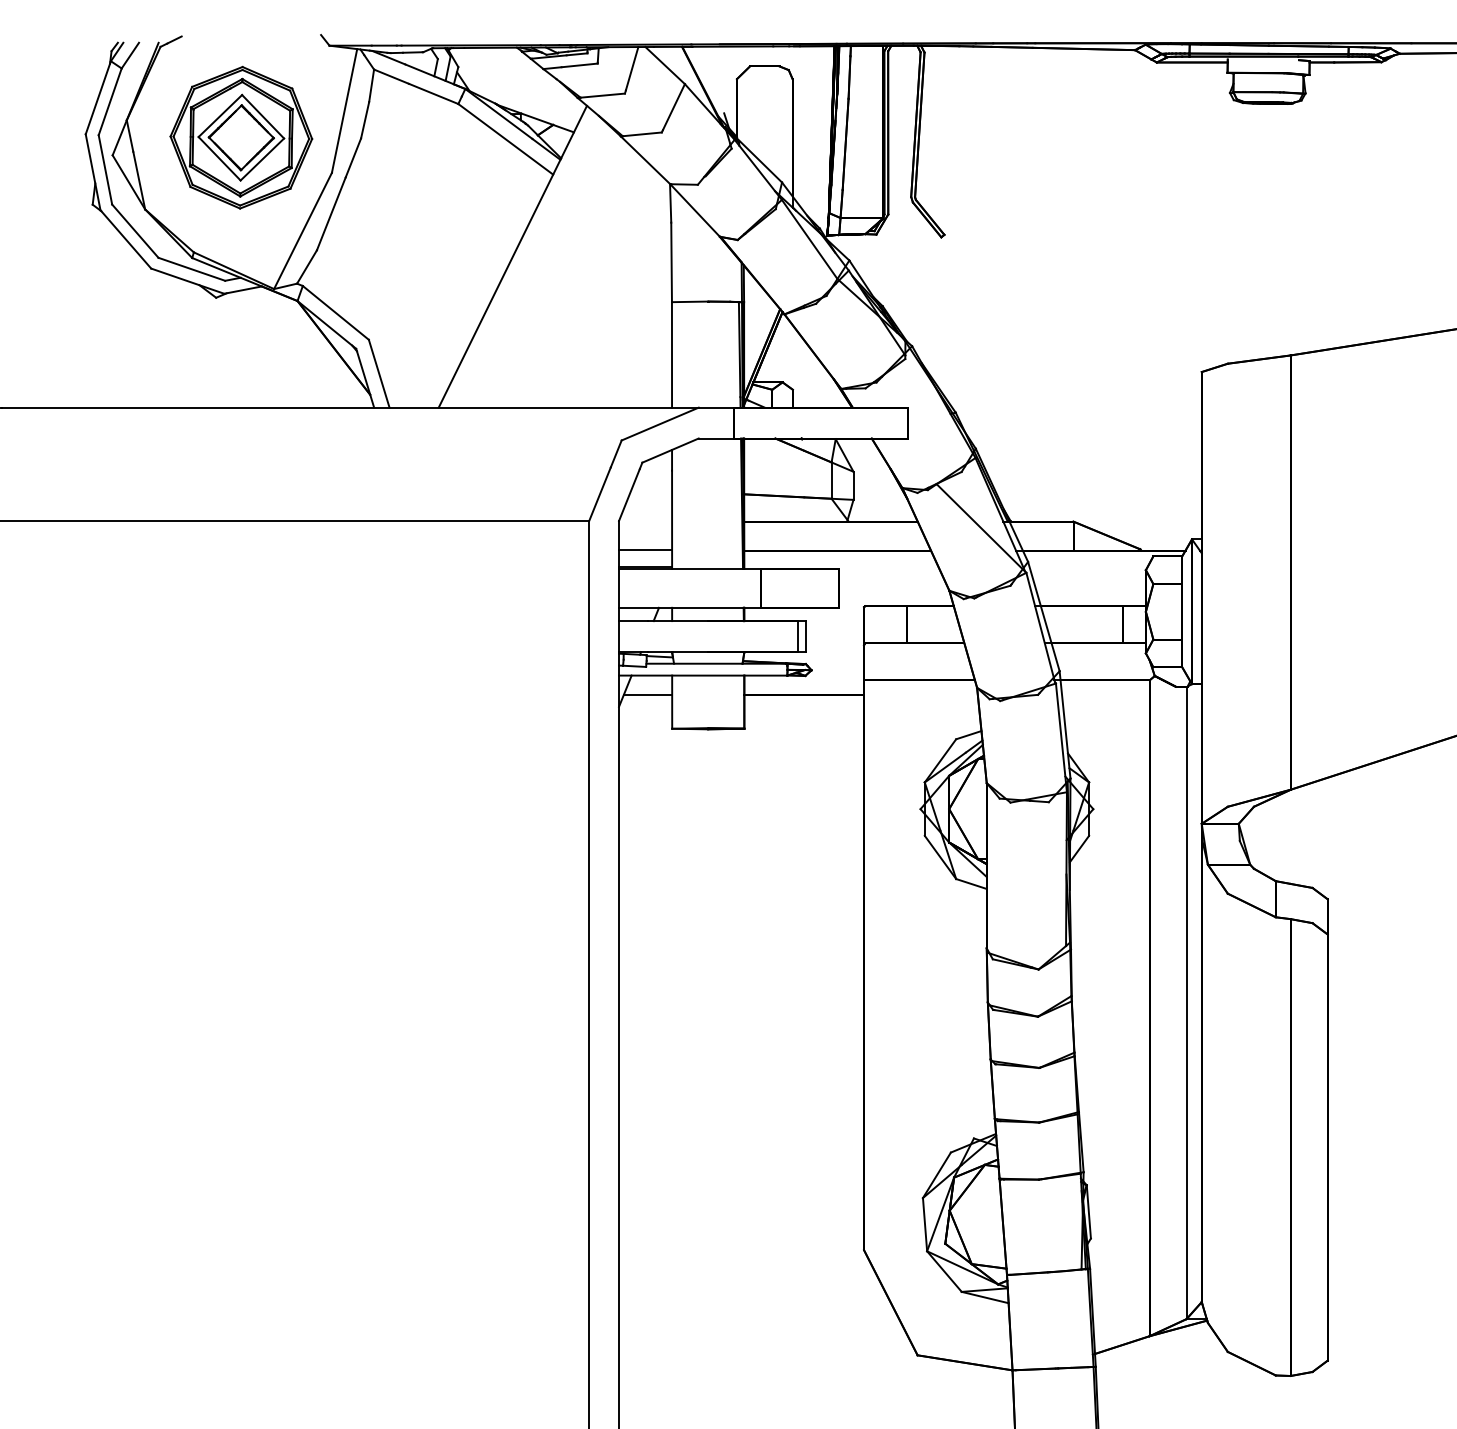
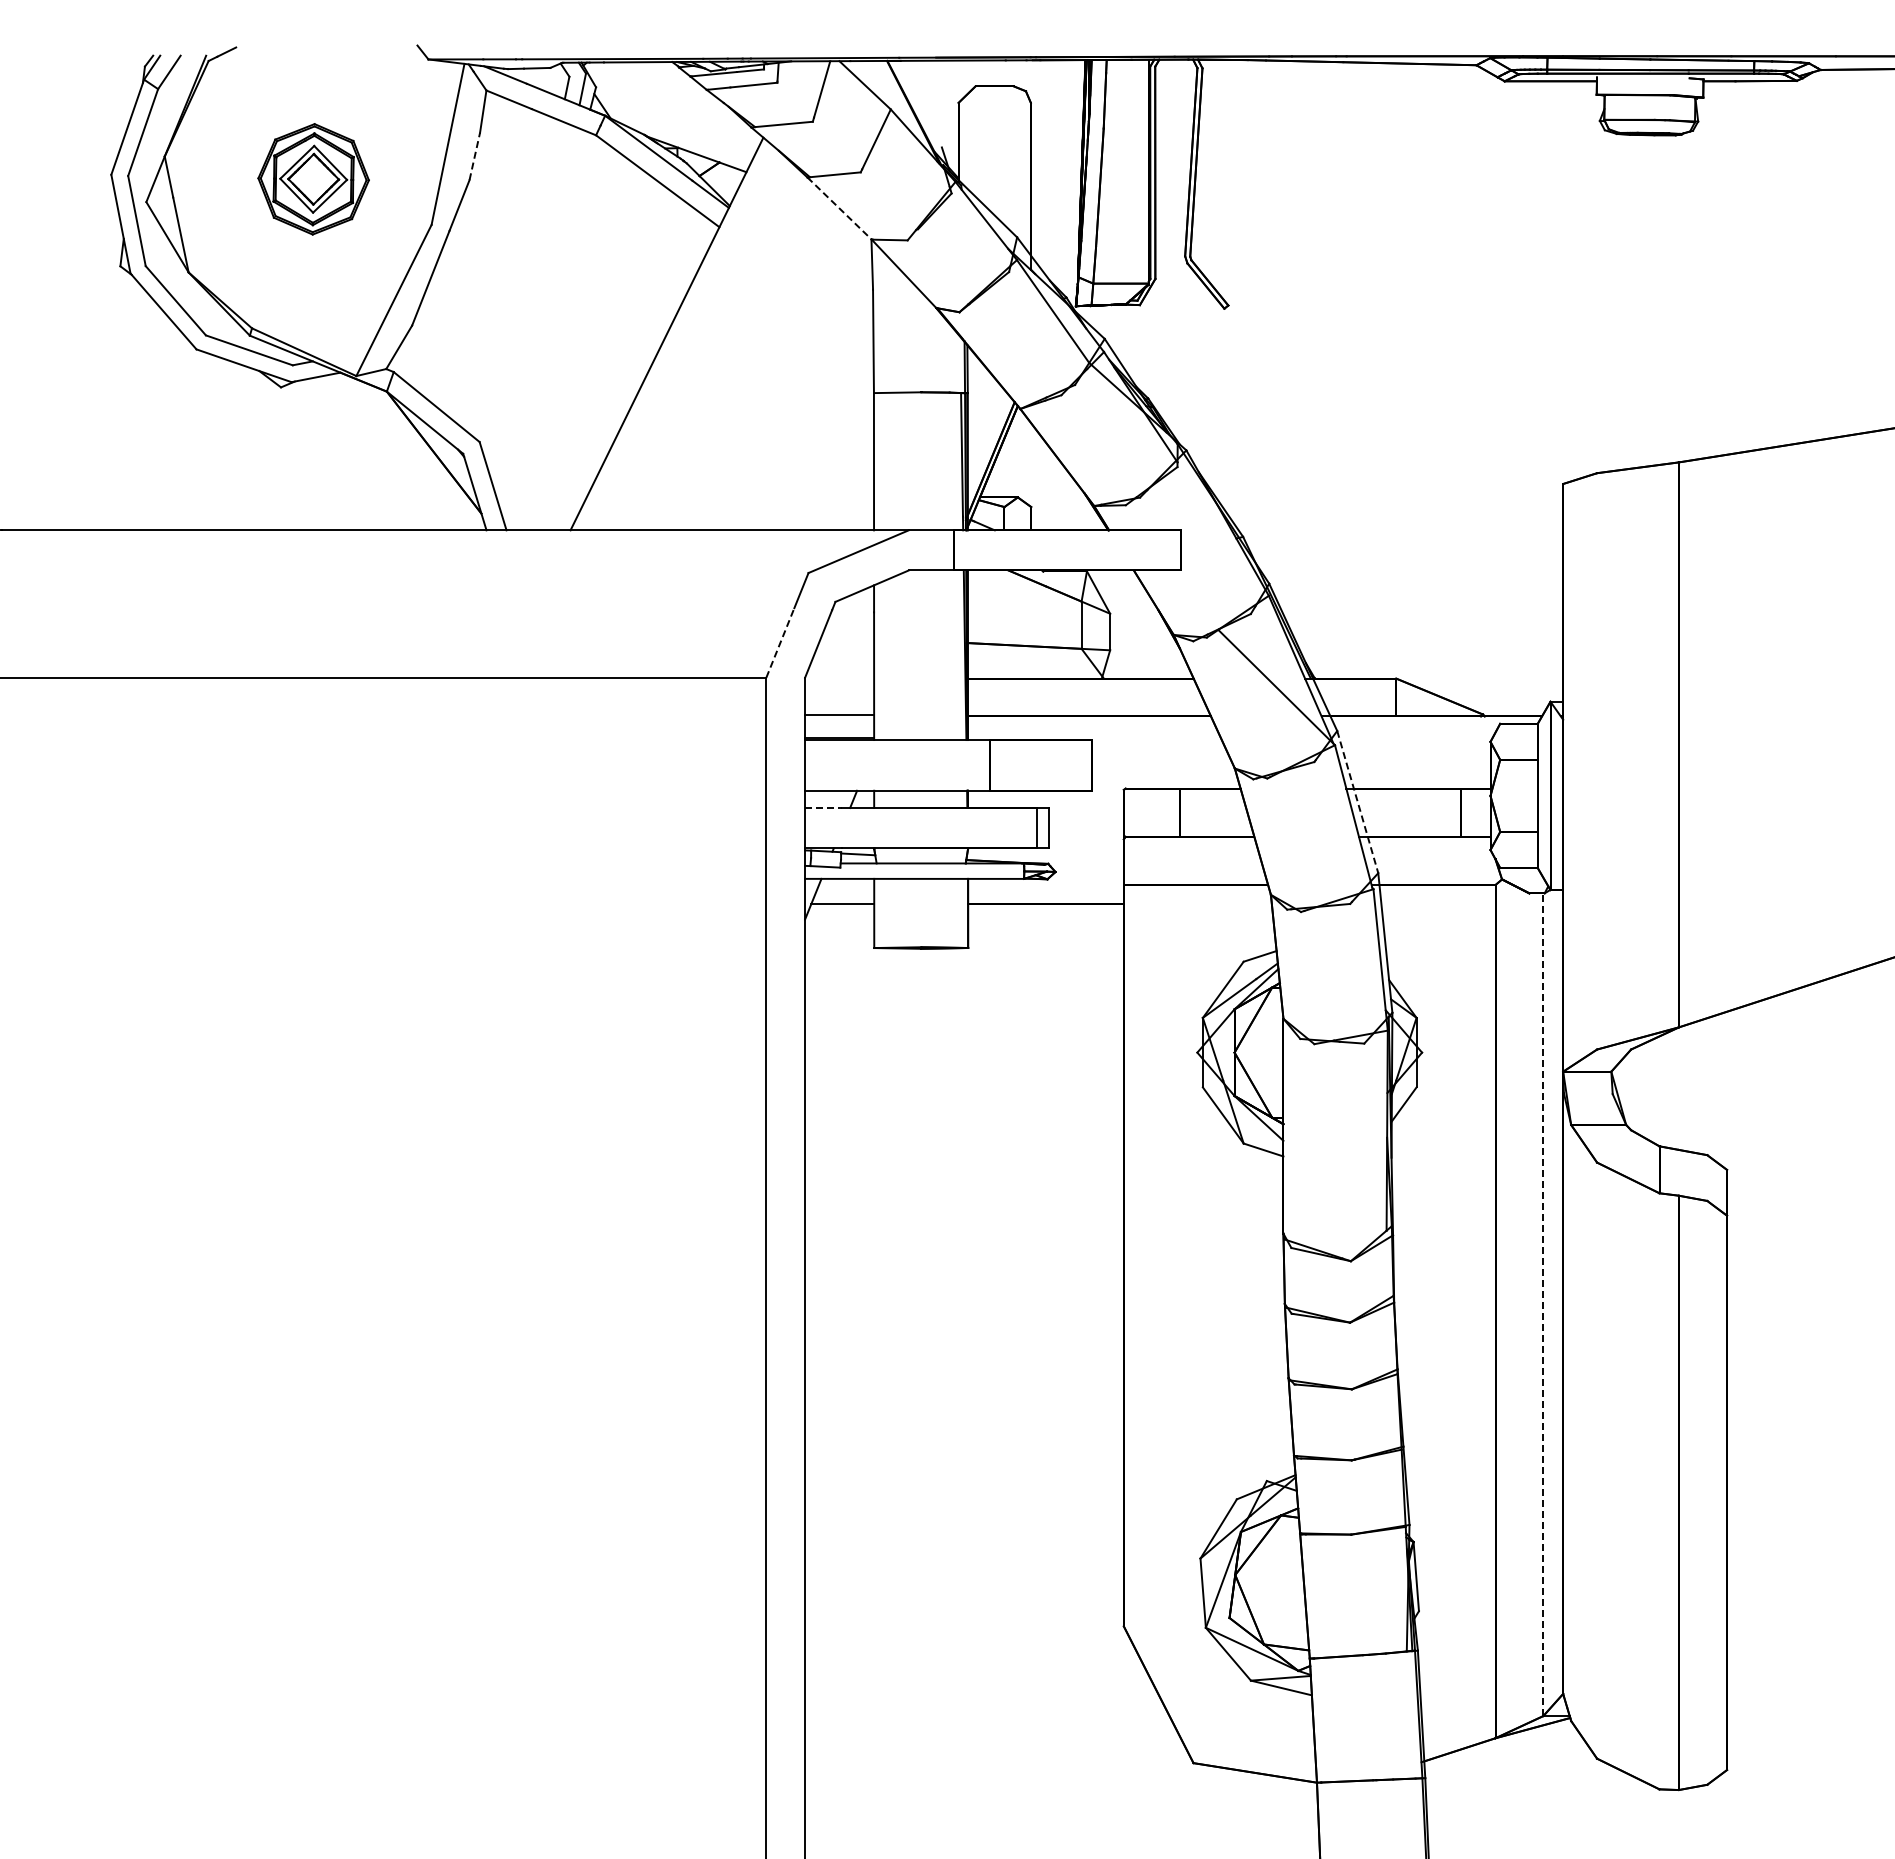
line: (364, 119) -> (474, 155), solid -> dashed
part: (241, 137) -> (313, 179), size x0.6
line: (645, 160) -> (839, 208), solid -> dashed
line: (600, 493) -> (780, 642), solid -> dashed
line: (1043, 616) -> (1357, 802), solid -> dashed
line: (633, 621) -> (823, 808), solid -> dashed
line: (1186, 1002) -> (1543, 1304), solid -> dashed

